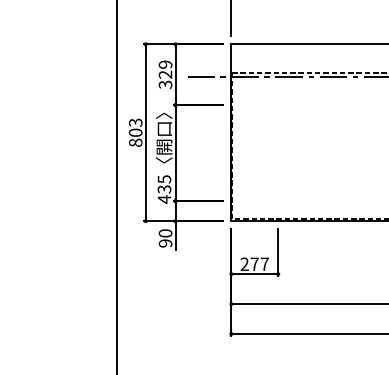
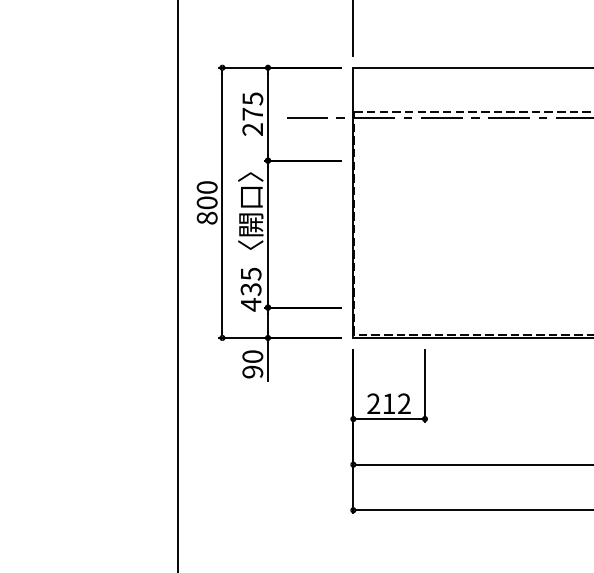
text: (165, 74) -> (252, 113), 329 -> 275
text: (135, 122) -> (206, 187), 803 -> 800
text: (259, 263) -> (396, 402), 277 -> 212

